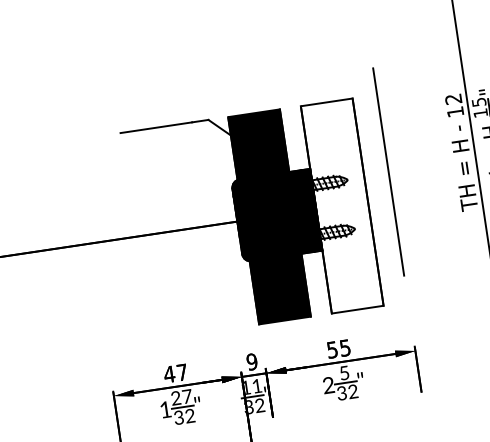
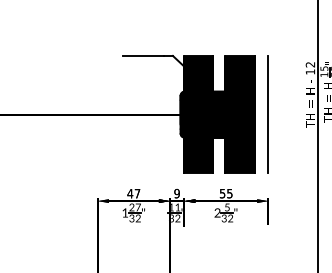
line: (386, 171) -> (267, 114), moved
fill: (341, 205) -> (239, 114), added

